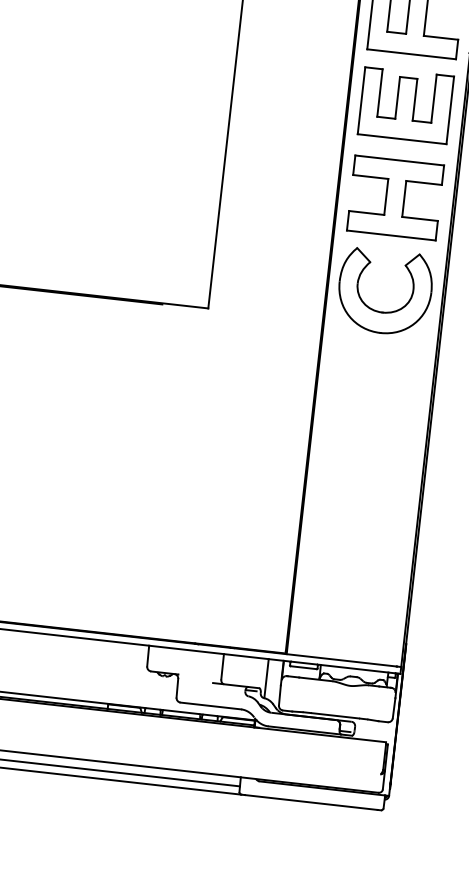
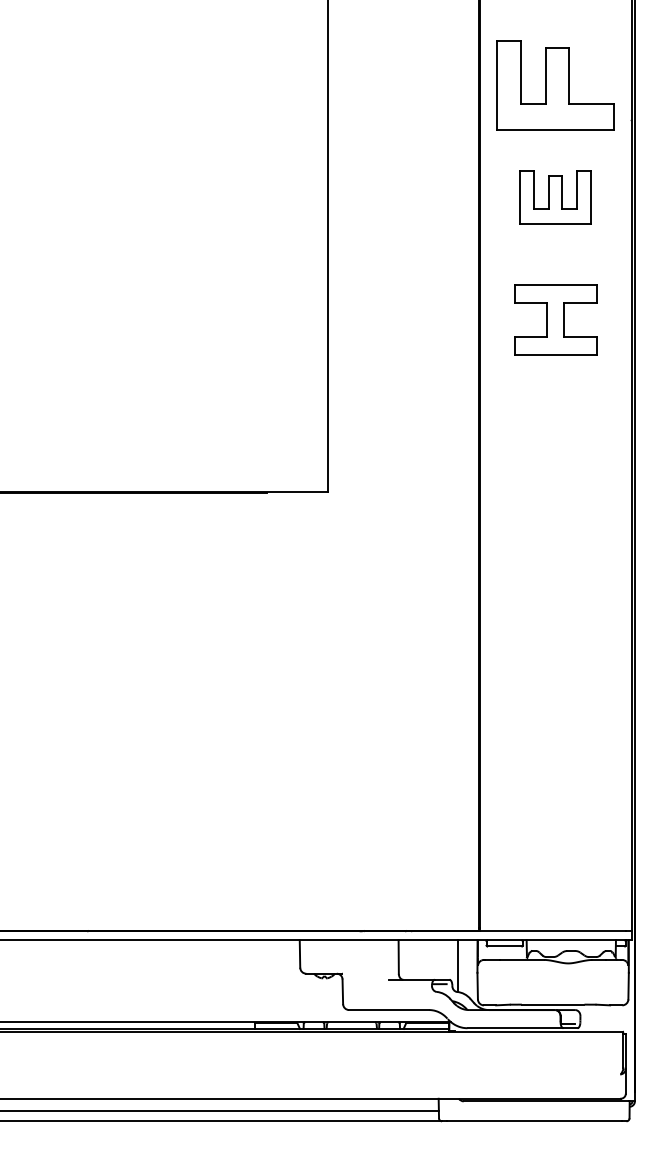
part: (405, 105) -> (555, 197), size x0.6
part: (395, 197) -> (555, 319), size x0.7
part: (377, 310) -> (548, 469), removed

